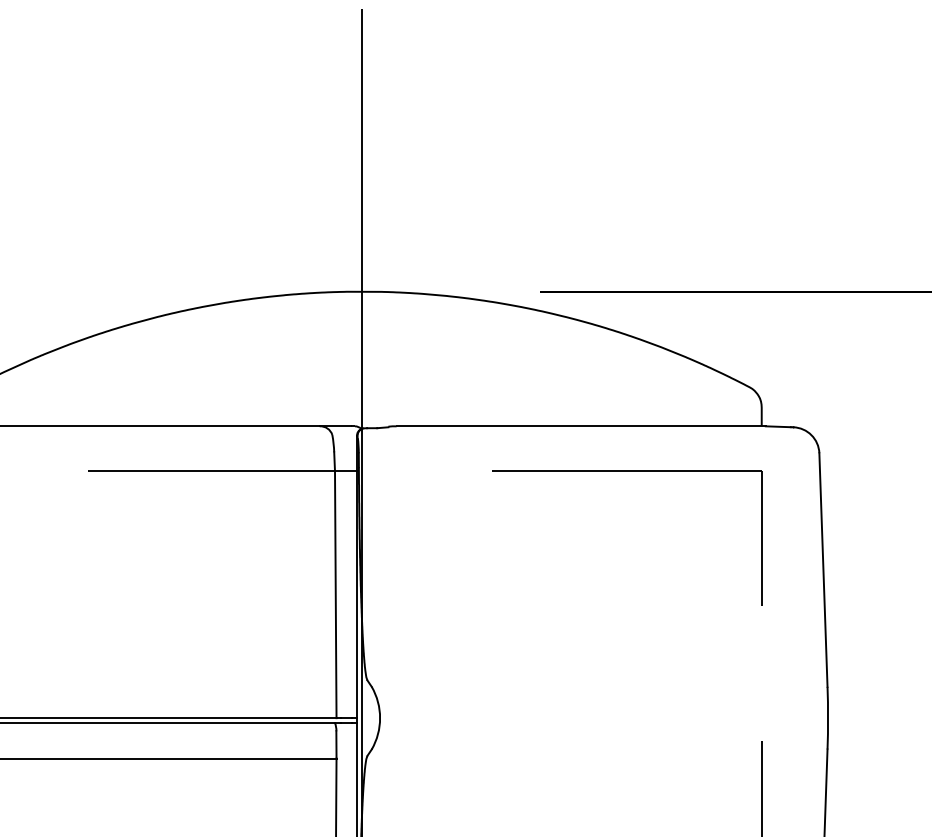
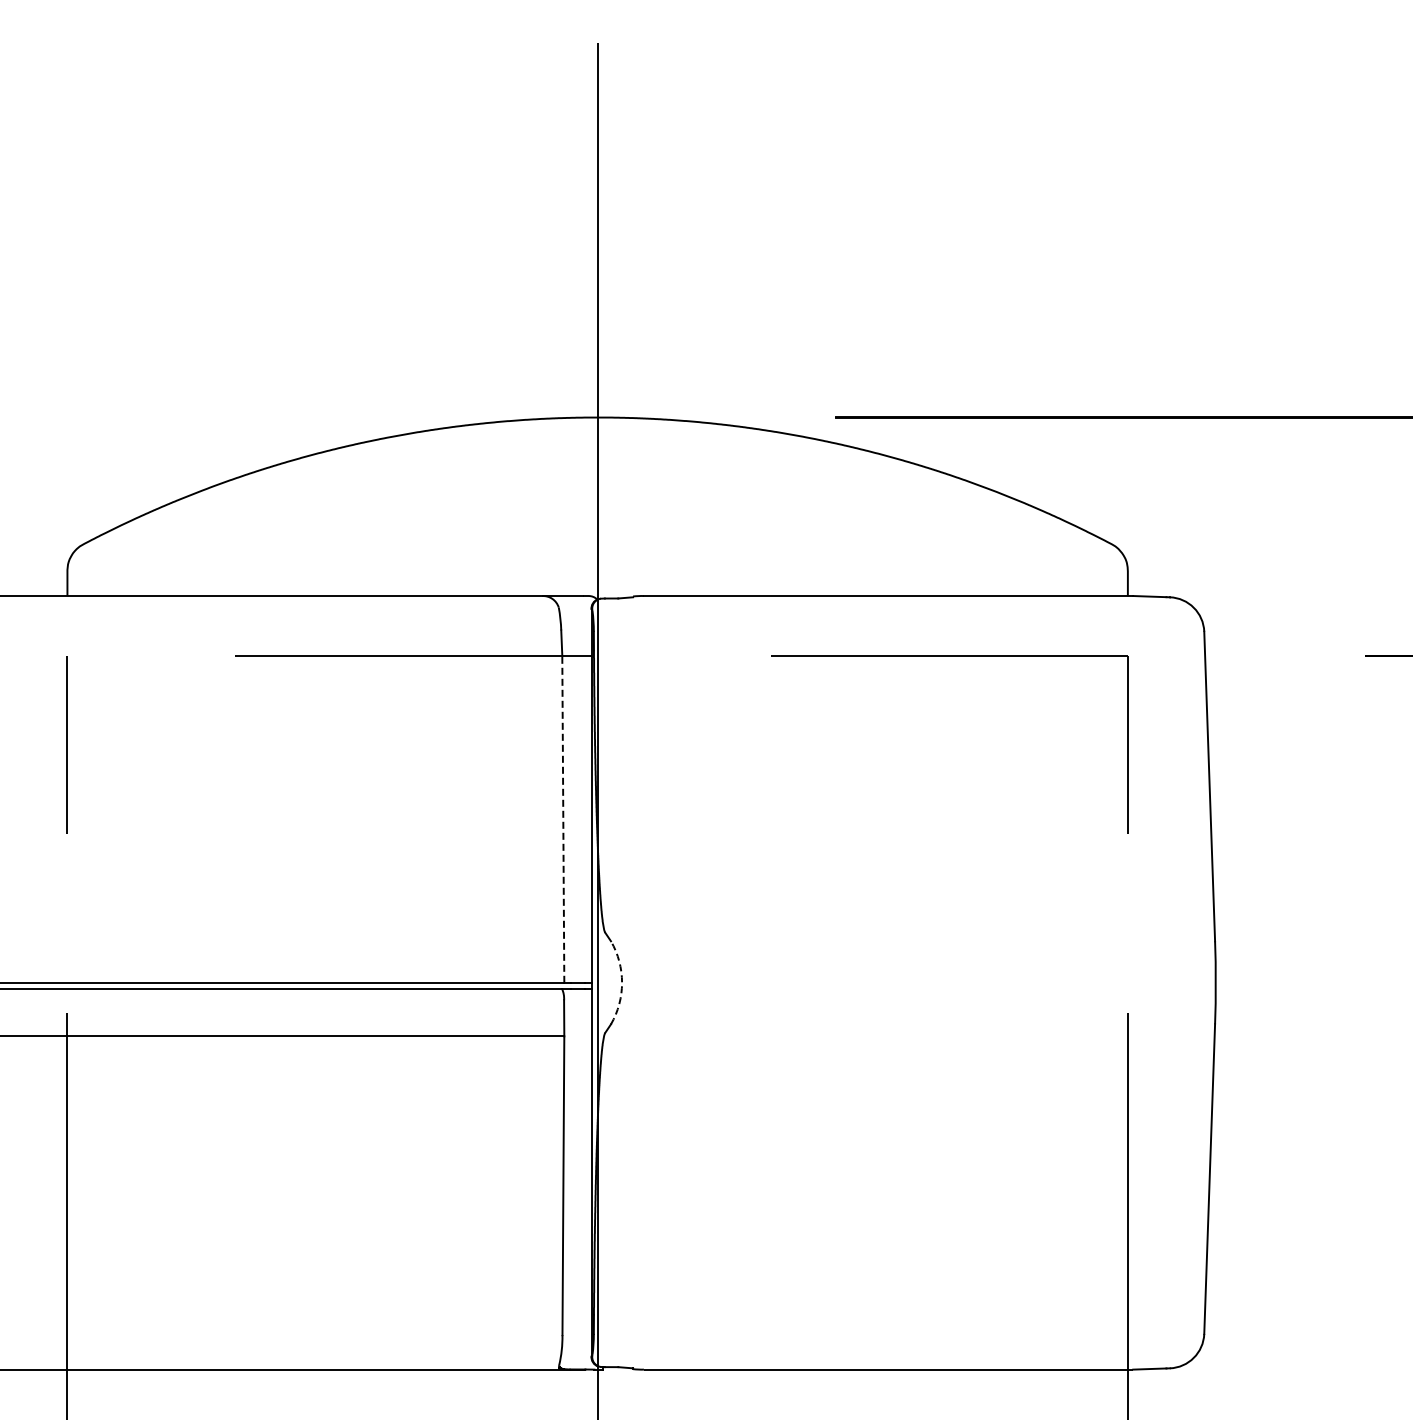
line: (335, 594) -> (563, 819), solid -> dashed
arc: (380, 717) -> (622, 982), solid -> dashed

